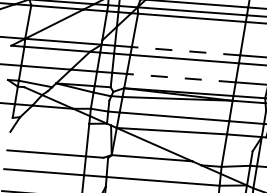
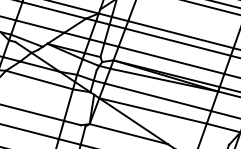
line: (185, 51) -> (180, 34), dashed -> solid
line: (181, 78) -> (171, 60), dashed -> solid
line: (54, 120) -> (39, 80), added

